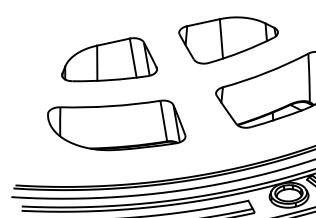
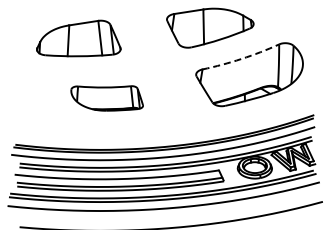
part: (108, 59) -> (78, 38), moved
arc: (266, 72) -> (241, 58), solid -> dashed
part: (115, 126) -> (106, 98), size x0.6

